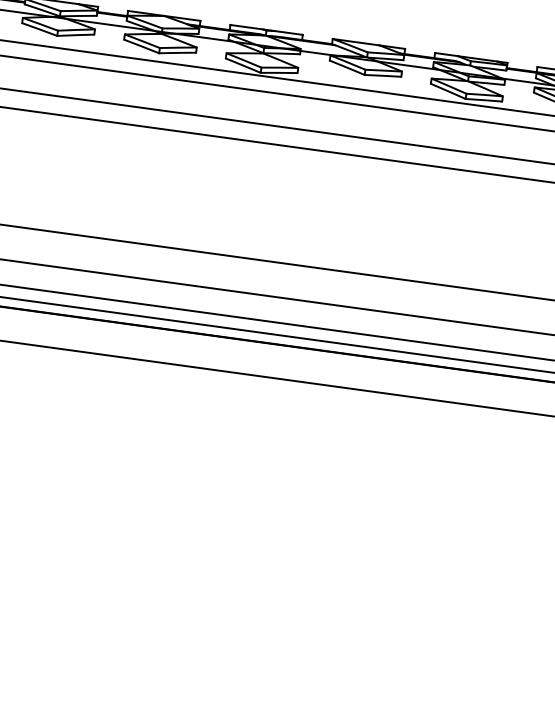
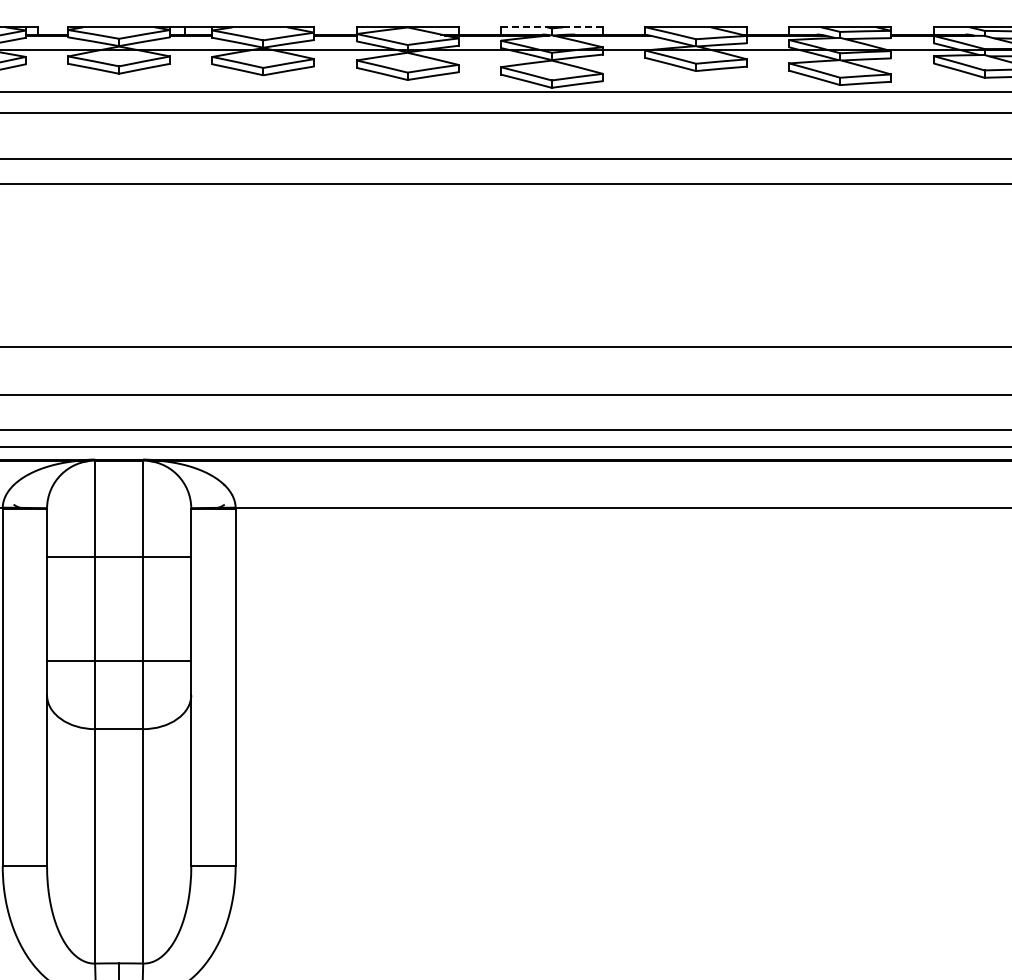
line: (247, 27) -> (524, 27), solid -> dashed
line: (289, 33) -> (583, 27), solid -> dashed

